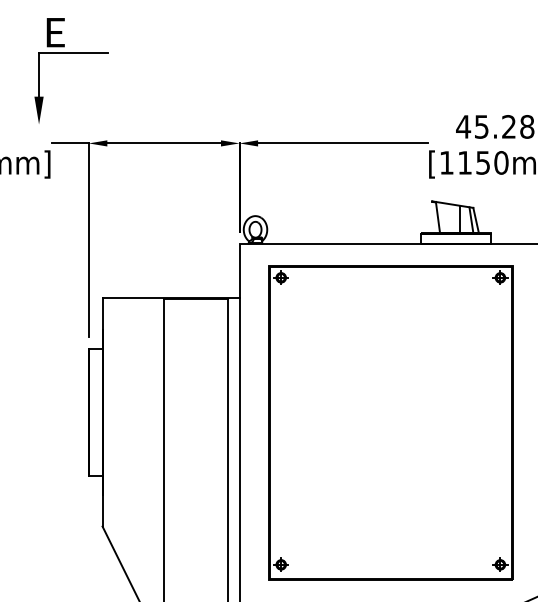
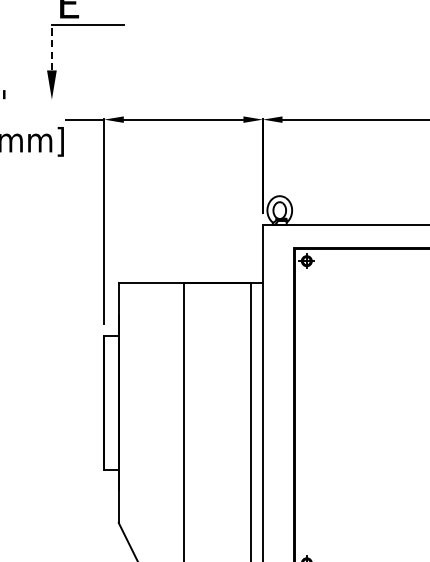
line: (39, 74) -> (52, 47), solid -> dashed

